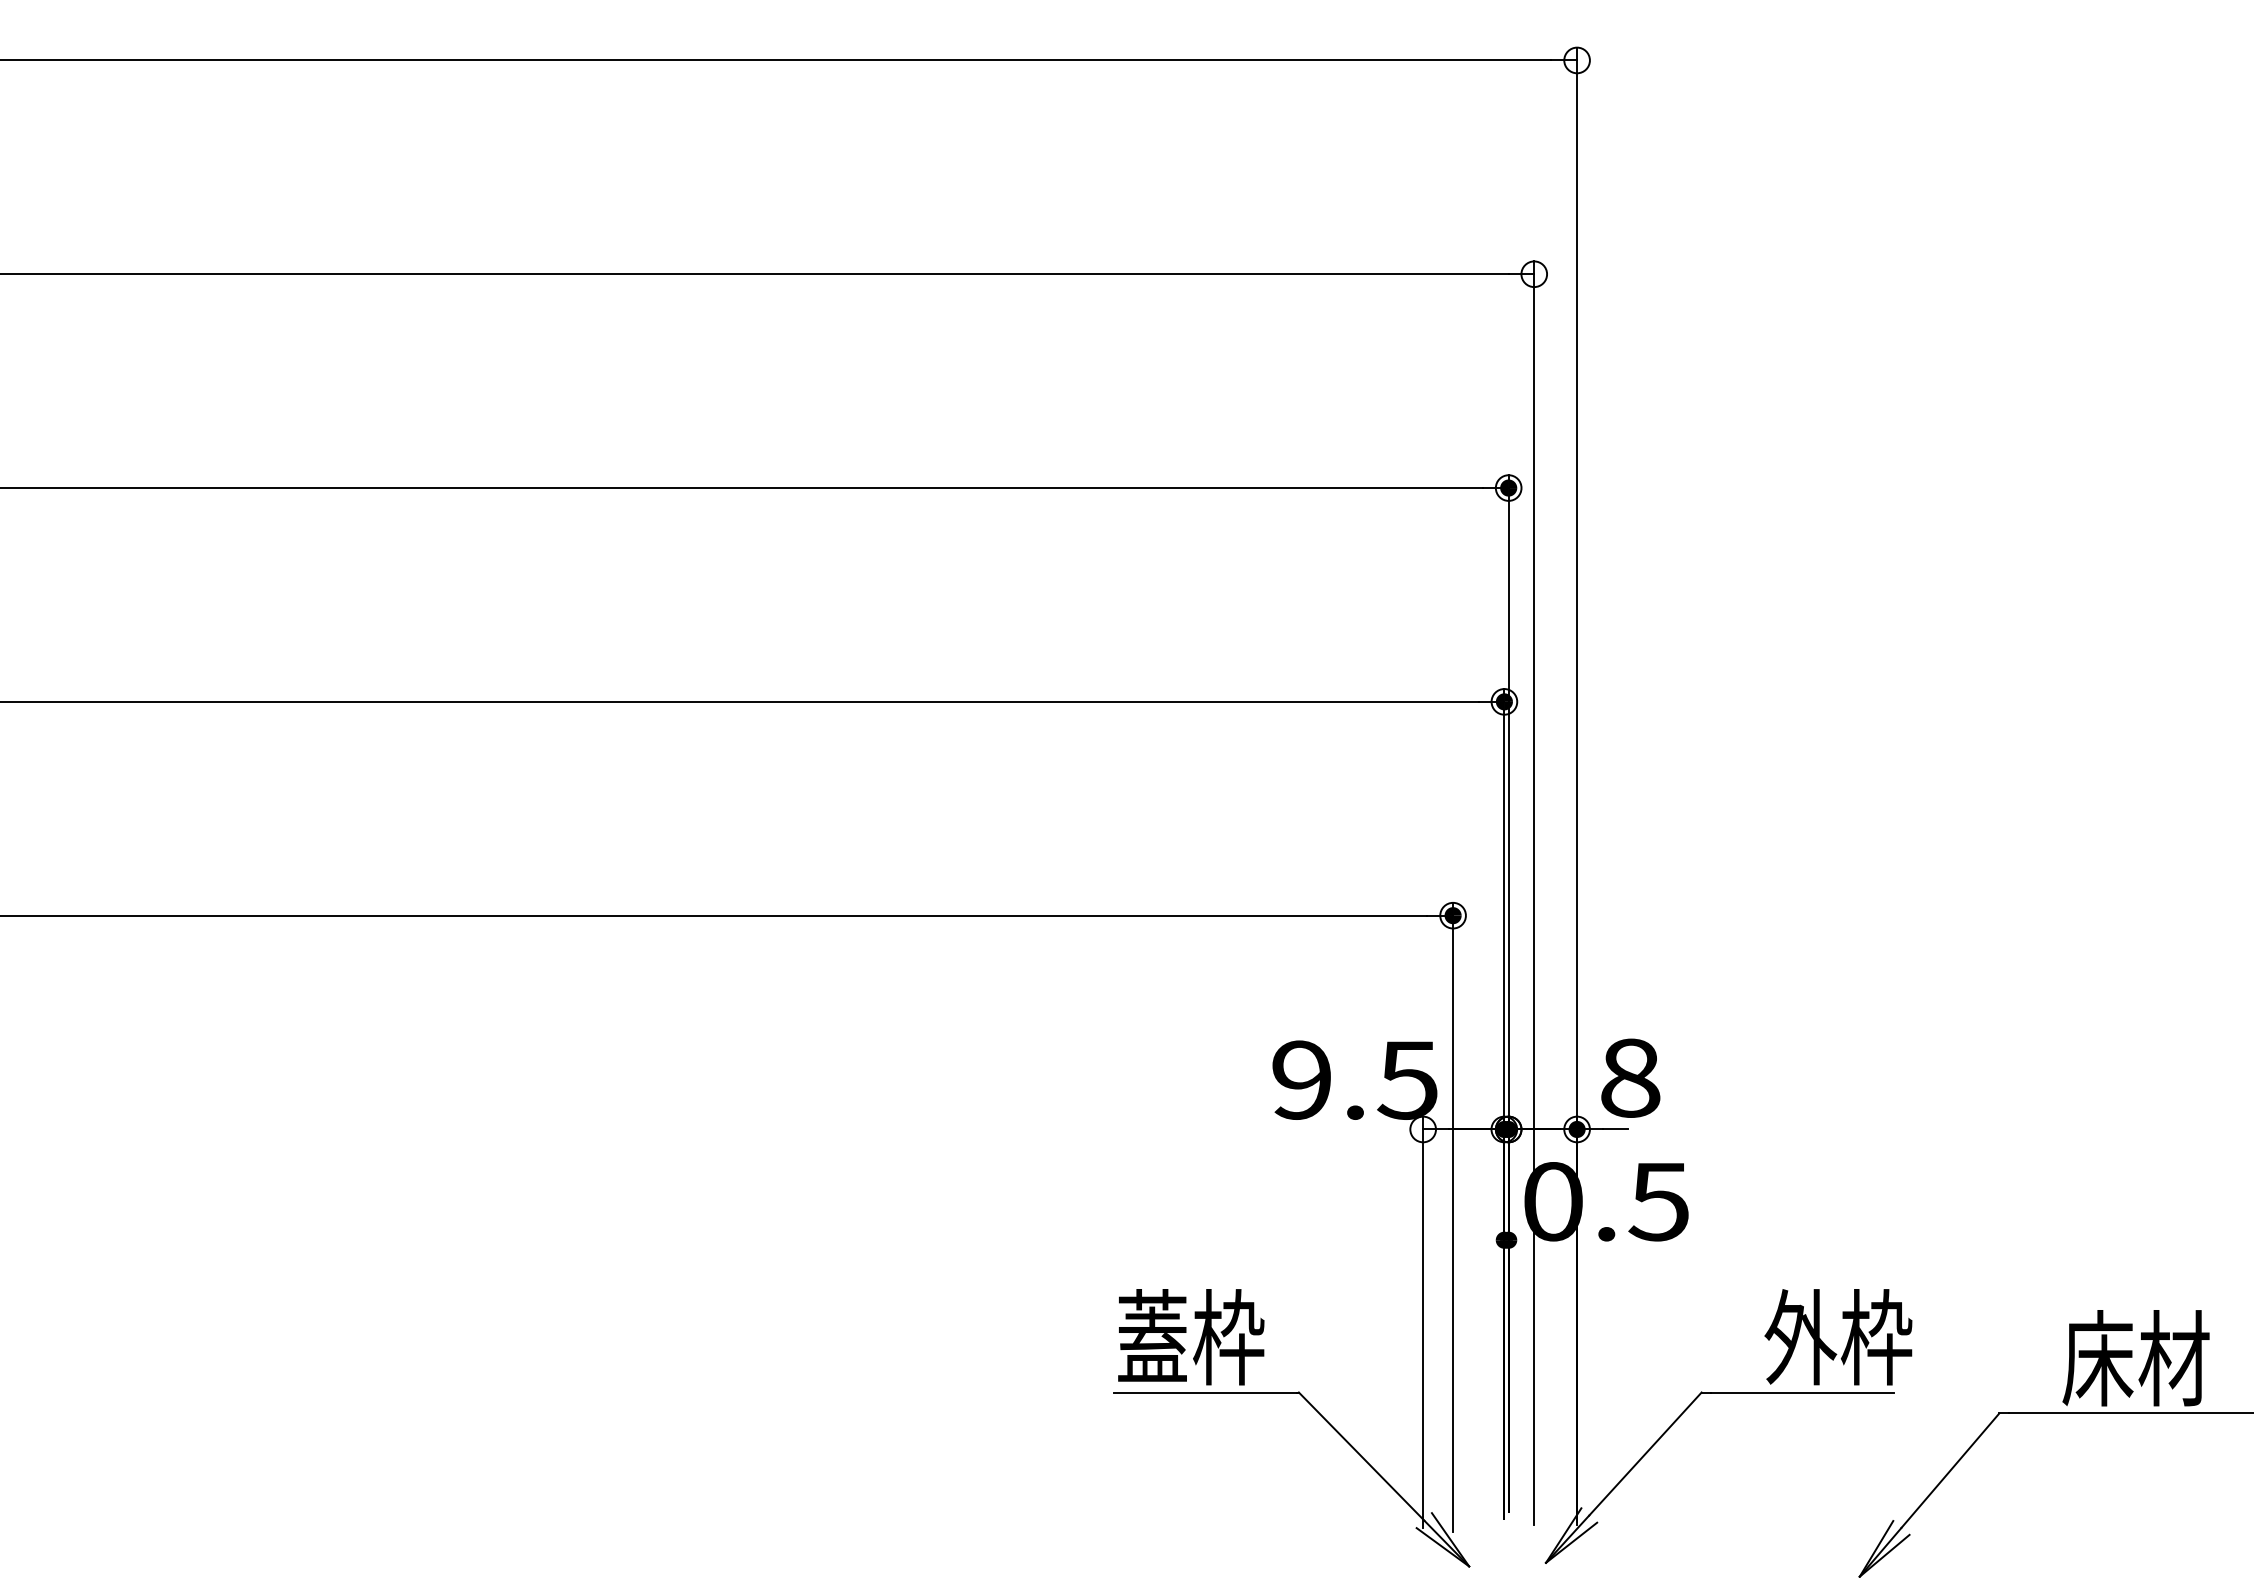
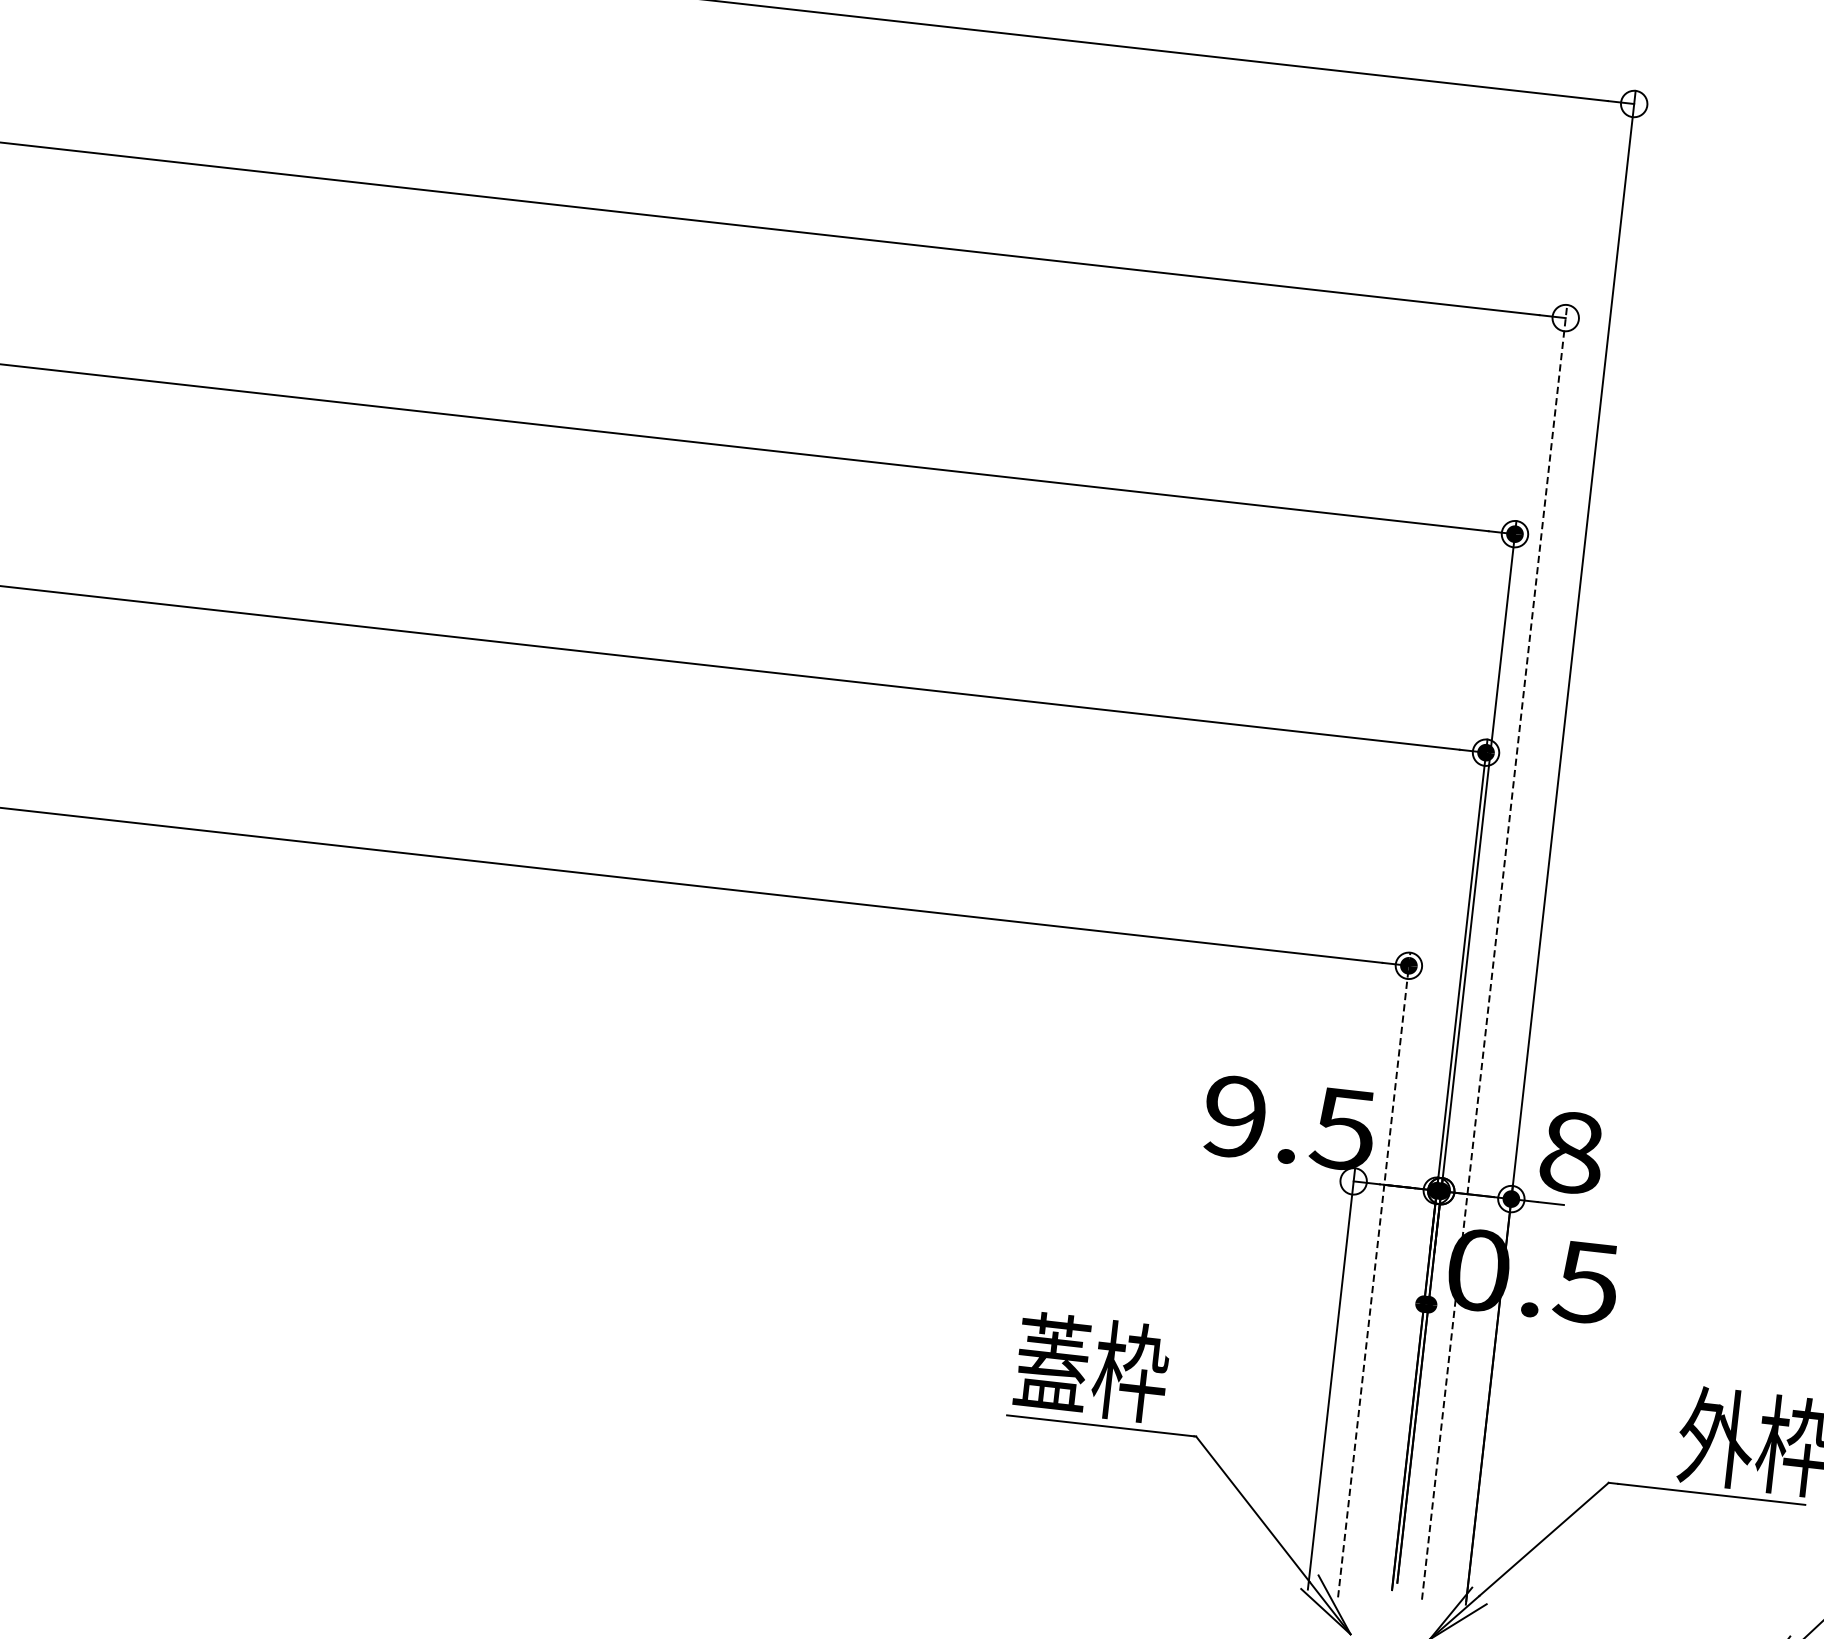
line: (1534, 893) -> (1494, 952), solid -> dashed
line: (1453, 1217) -> (1374, 1275), solid -> dashed

